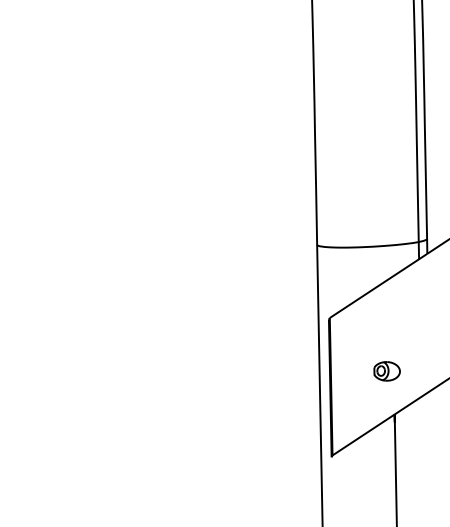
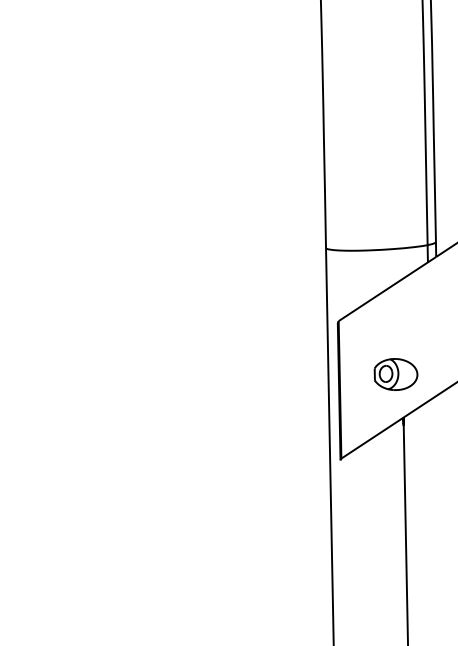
part: (386, 371) -> (395, 374), size x1.67

